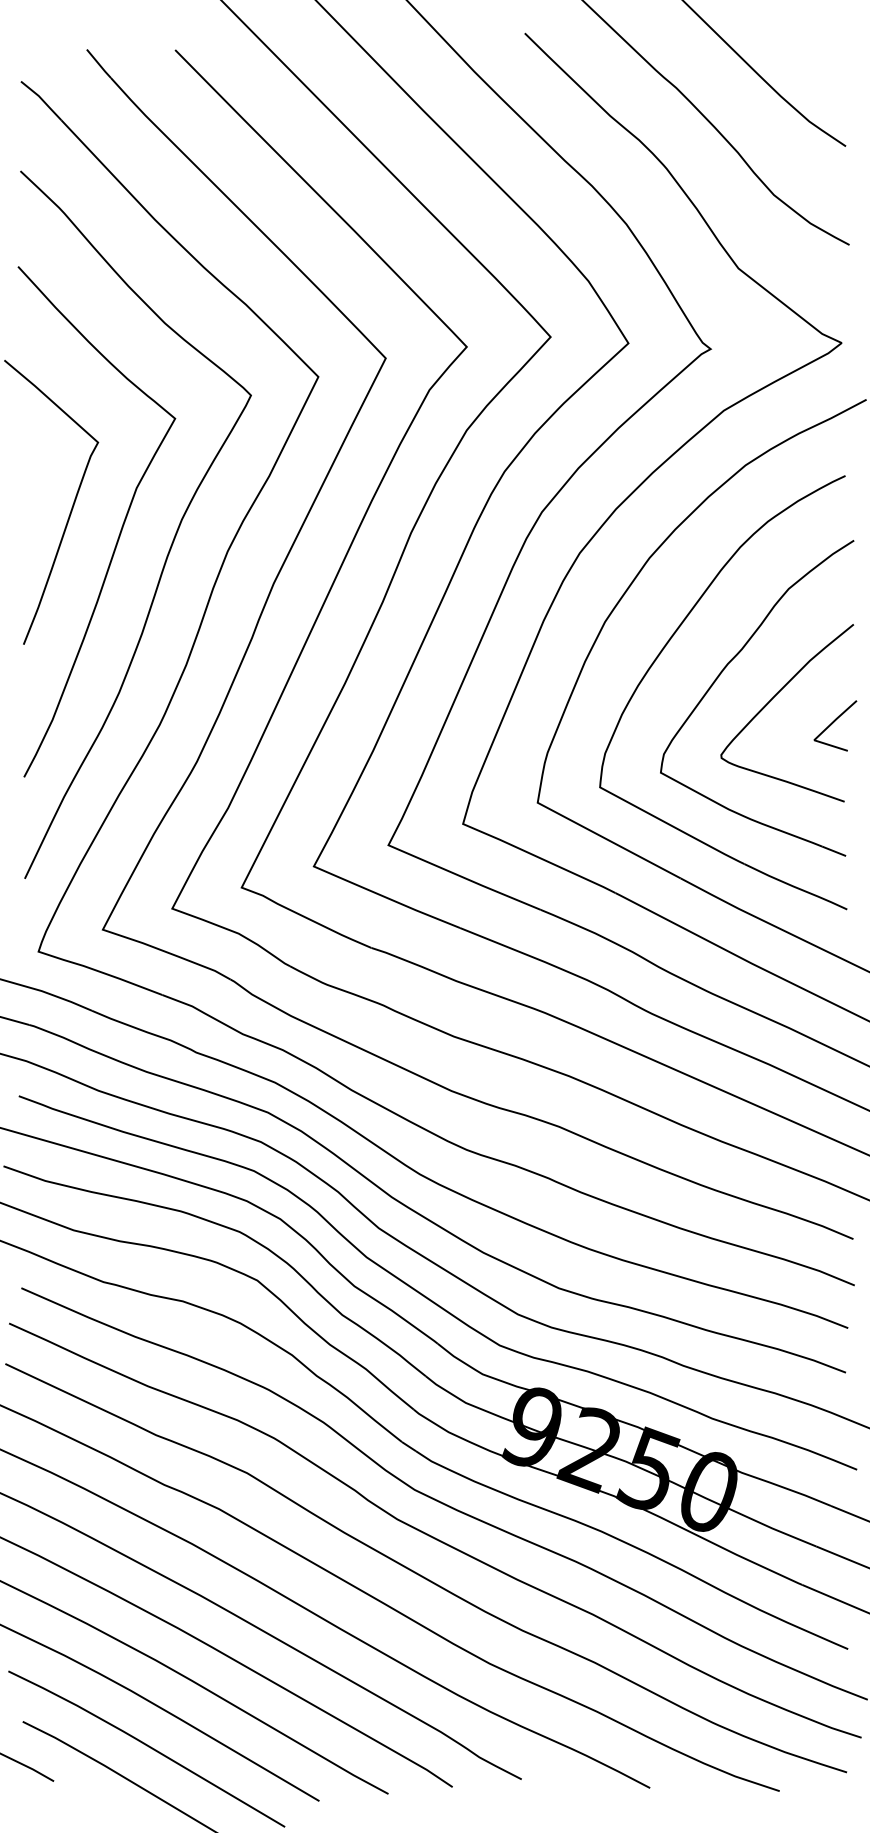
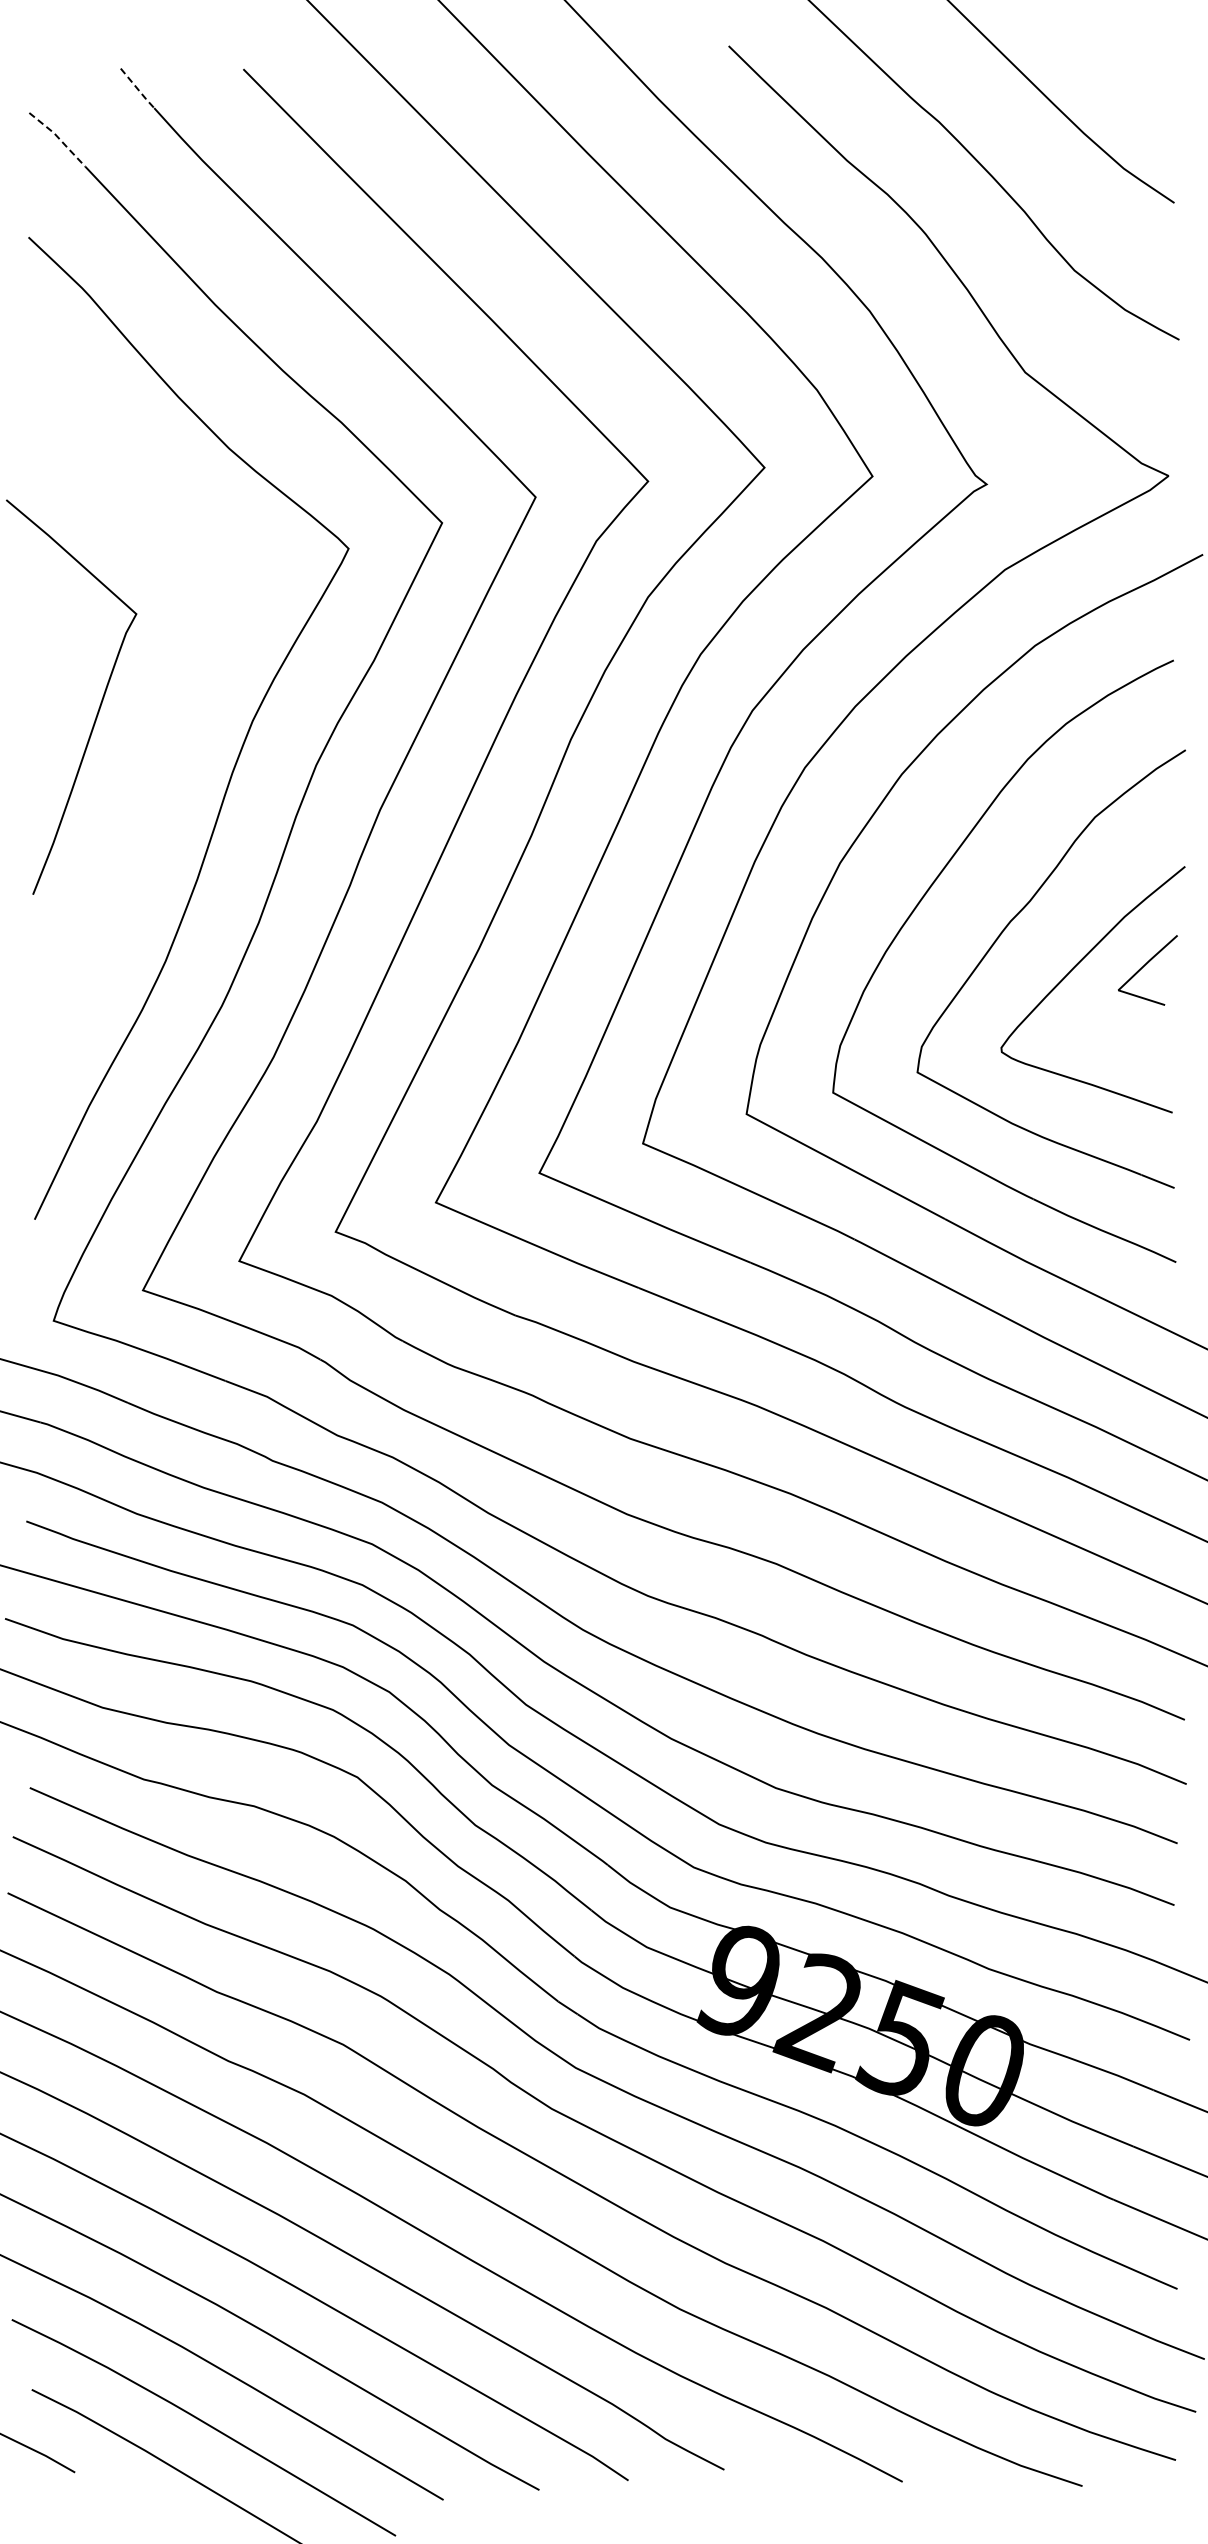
line: (98, 64) -> (137, 89), solid -> dashed
line: (42, 99) -> (58, 138), solid -> dashed
curve: (121, 528) -> (168, 733), removed
line: (833, 723) -> (1144, 966), moved

